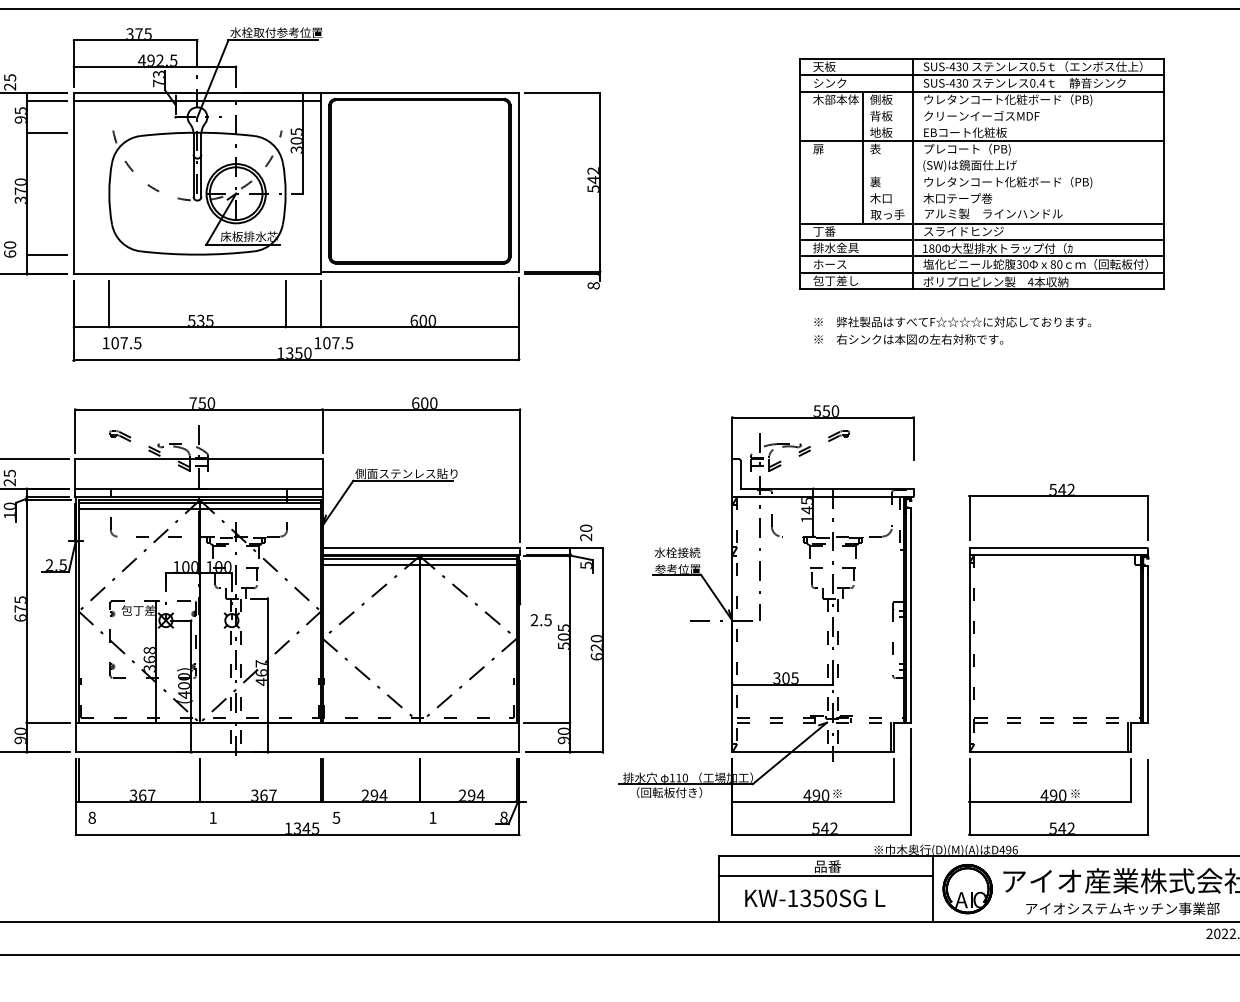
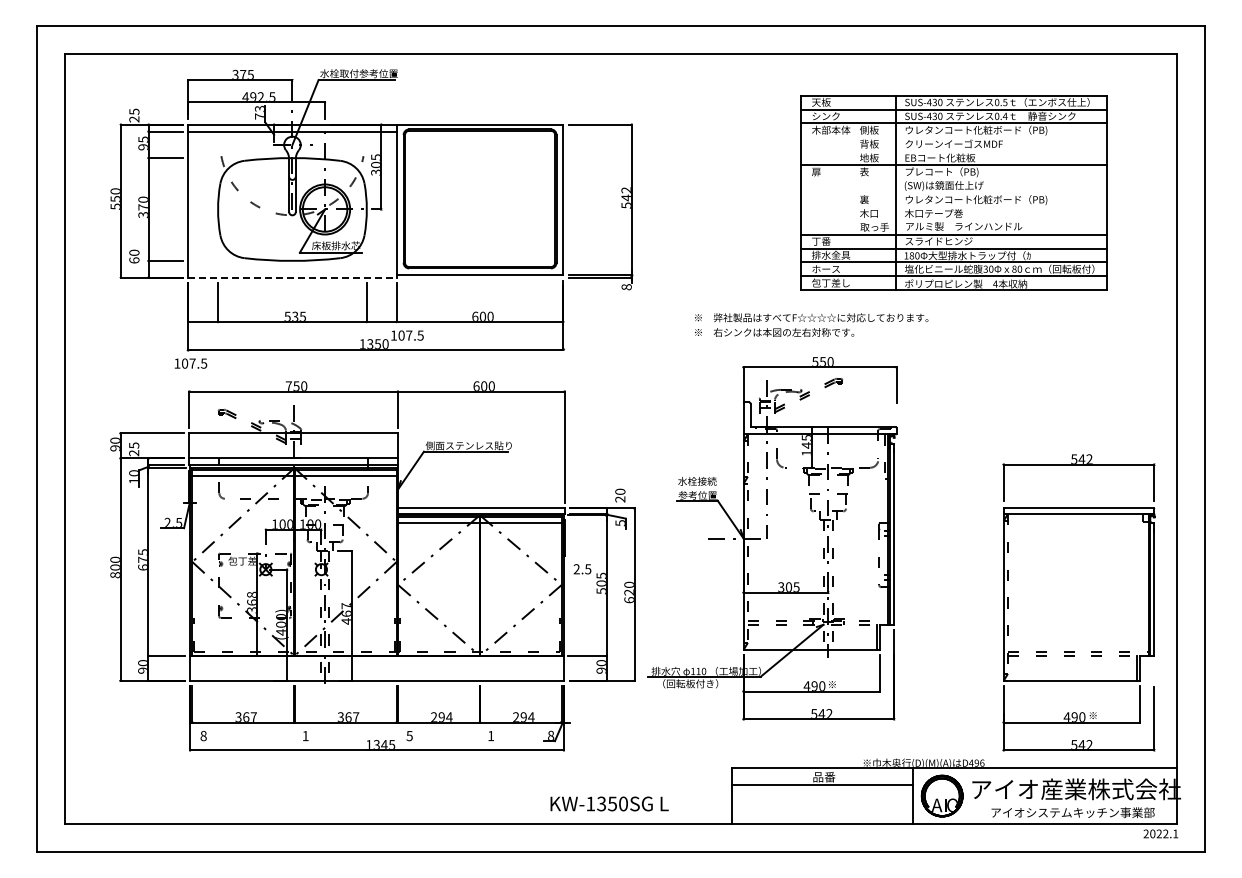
line: (862, 156) -> (853, 178), removed
line: (197, 274) -> (292, 277), solid -> dashed
text: (952, 330) -> (811, 324), moved
text: (121, 343) -> (190, 363), moved
part: (766, 620) -> (772, 538), moved
part: (1058, 659) -> (1078, 602), moved
text: (815, 897) -> (609, 803), moved

